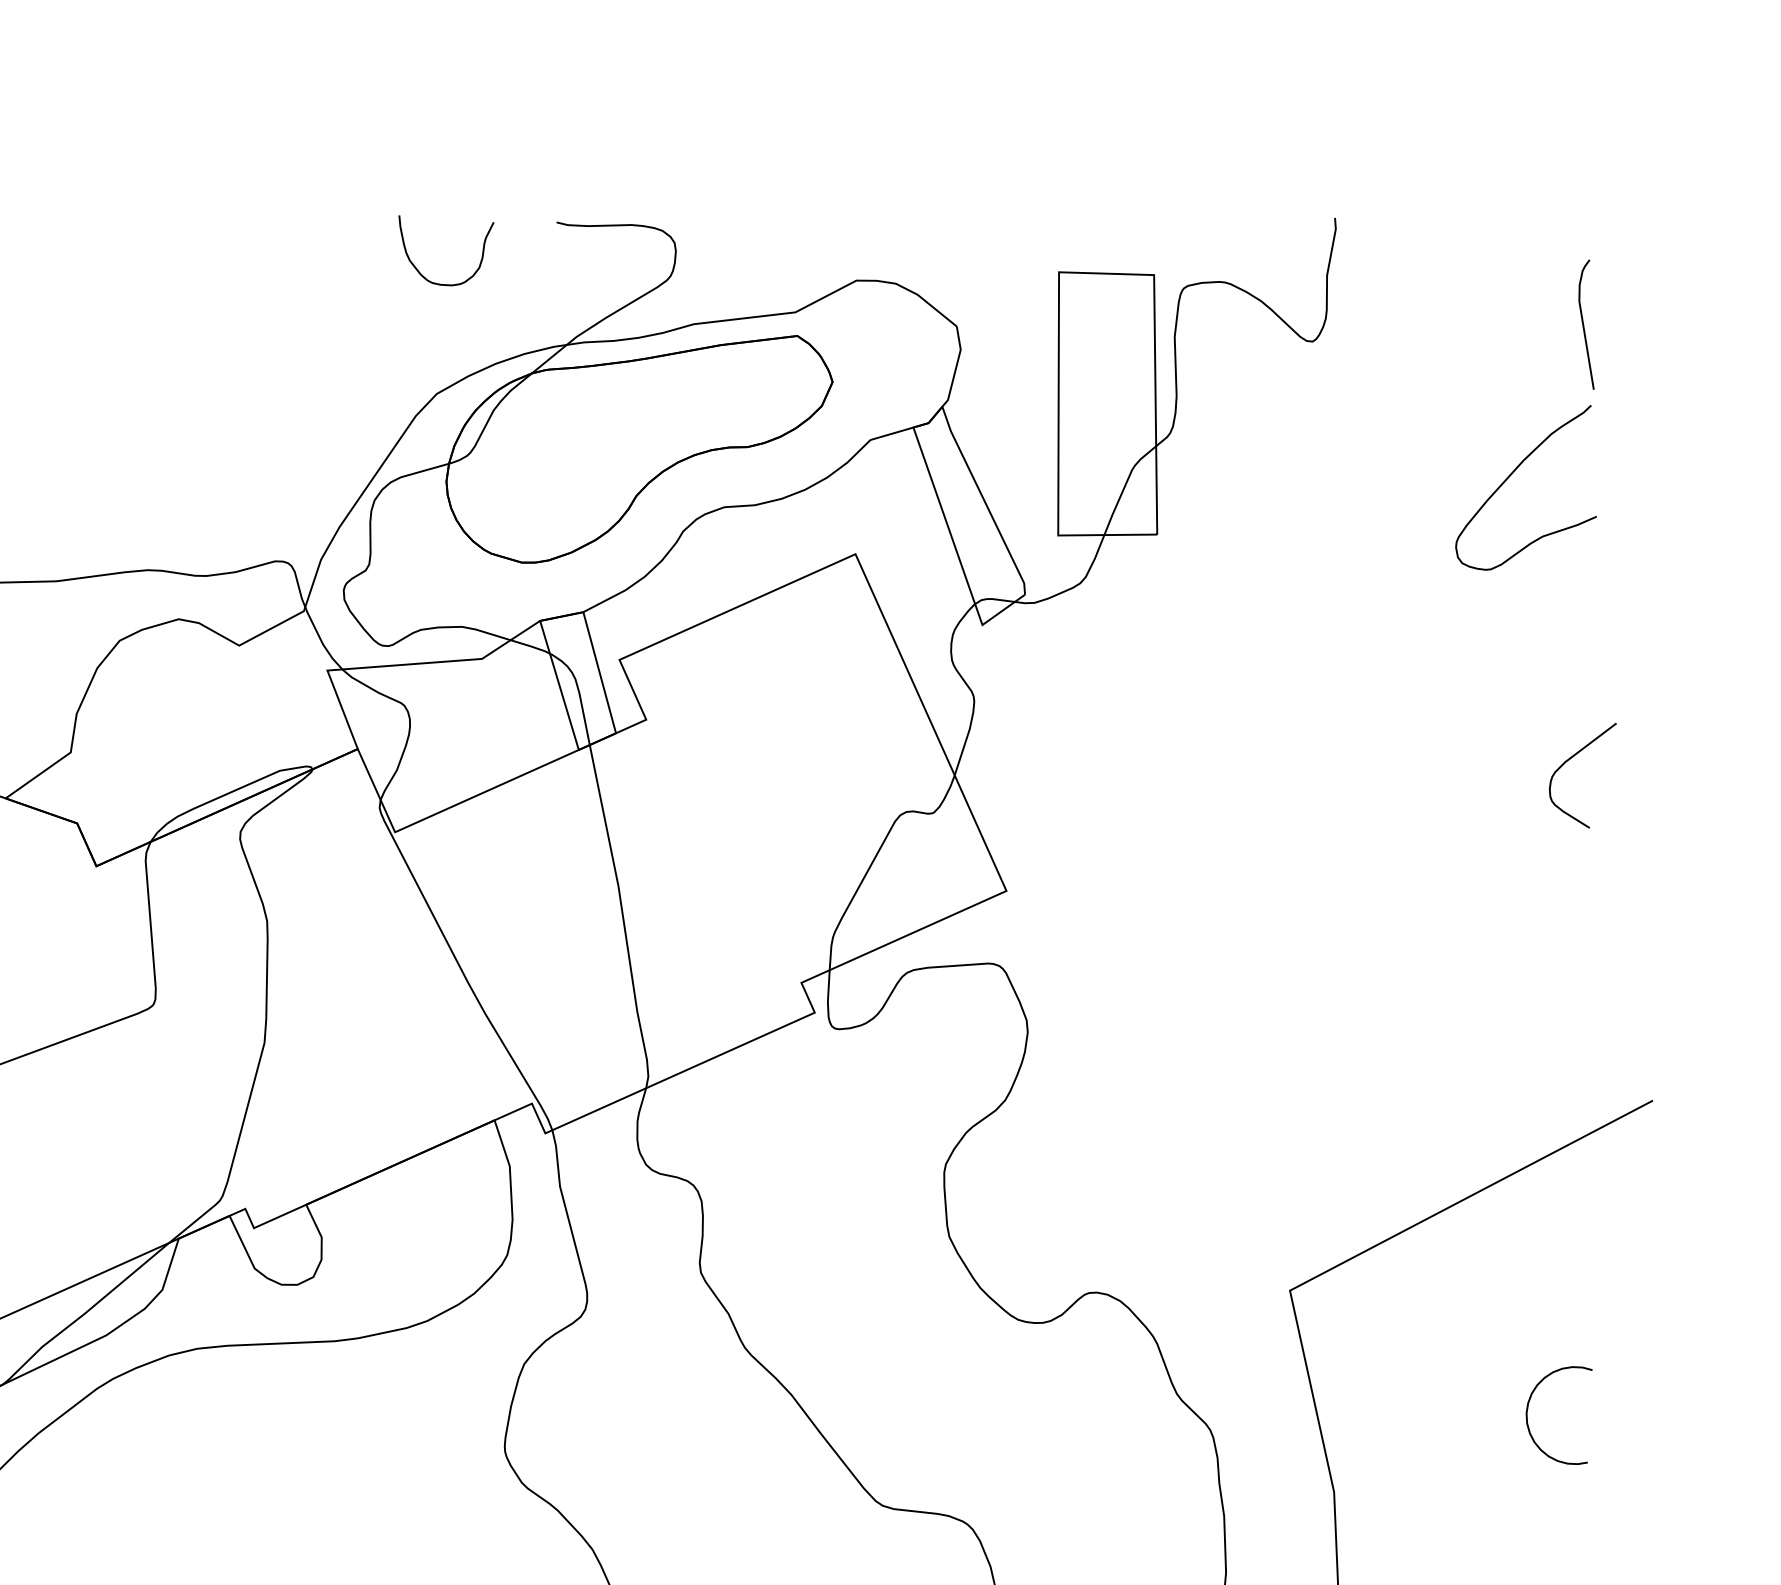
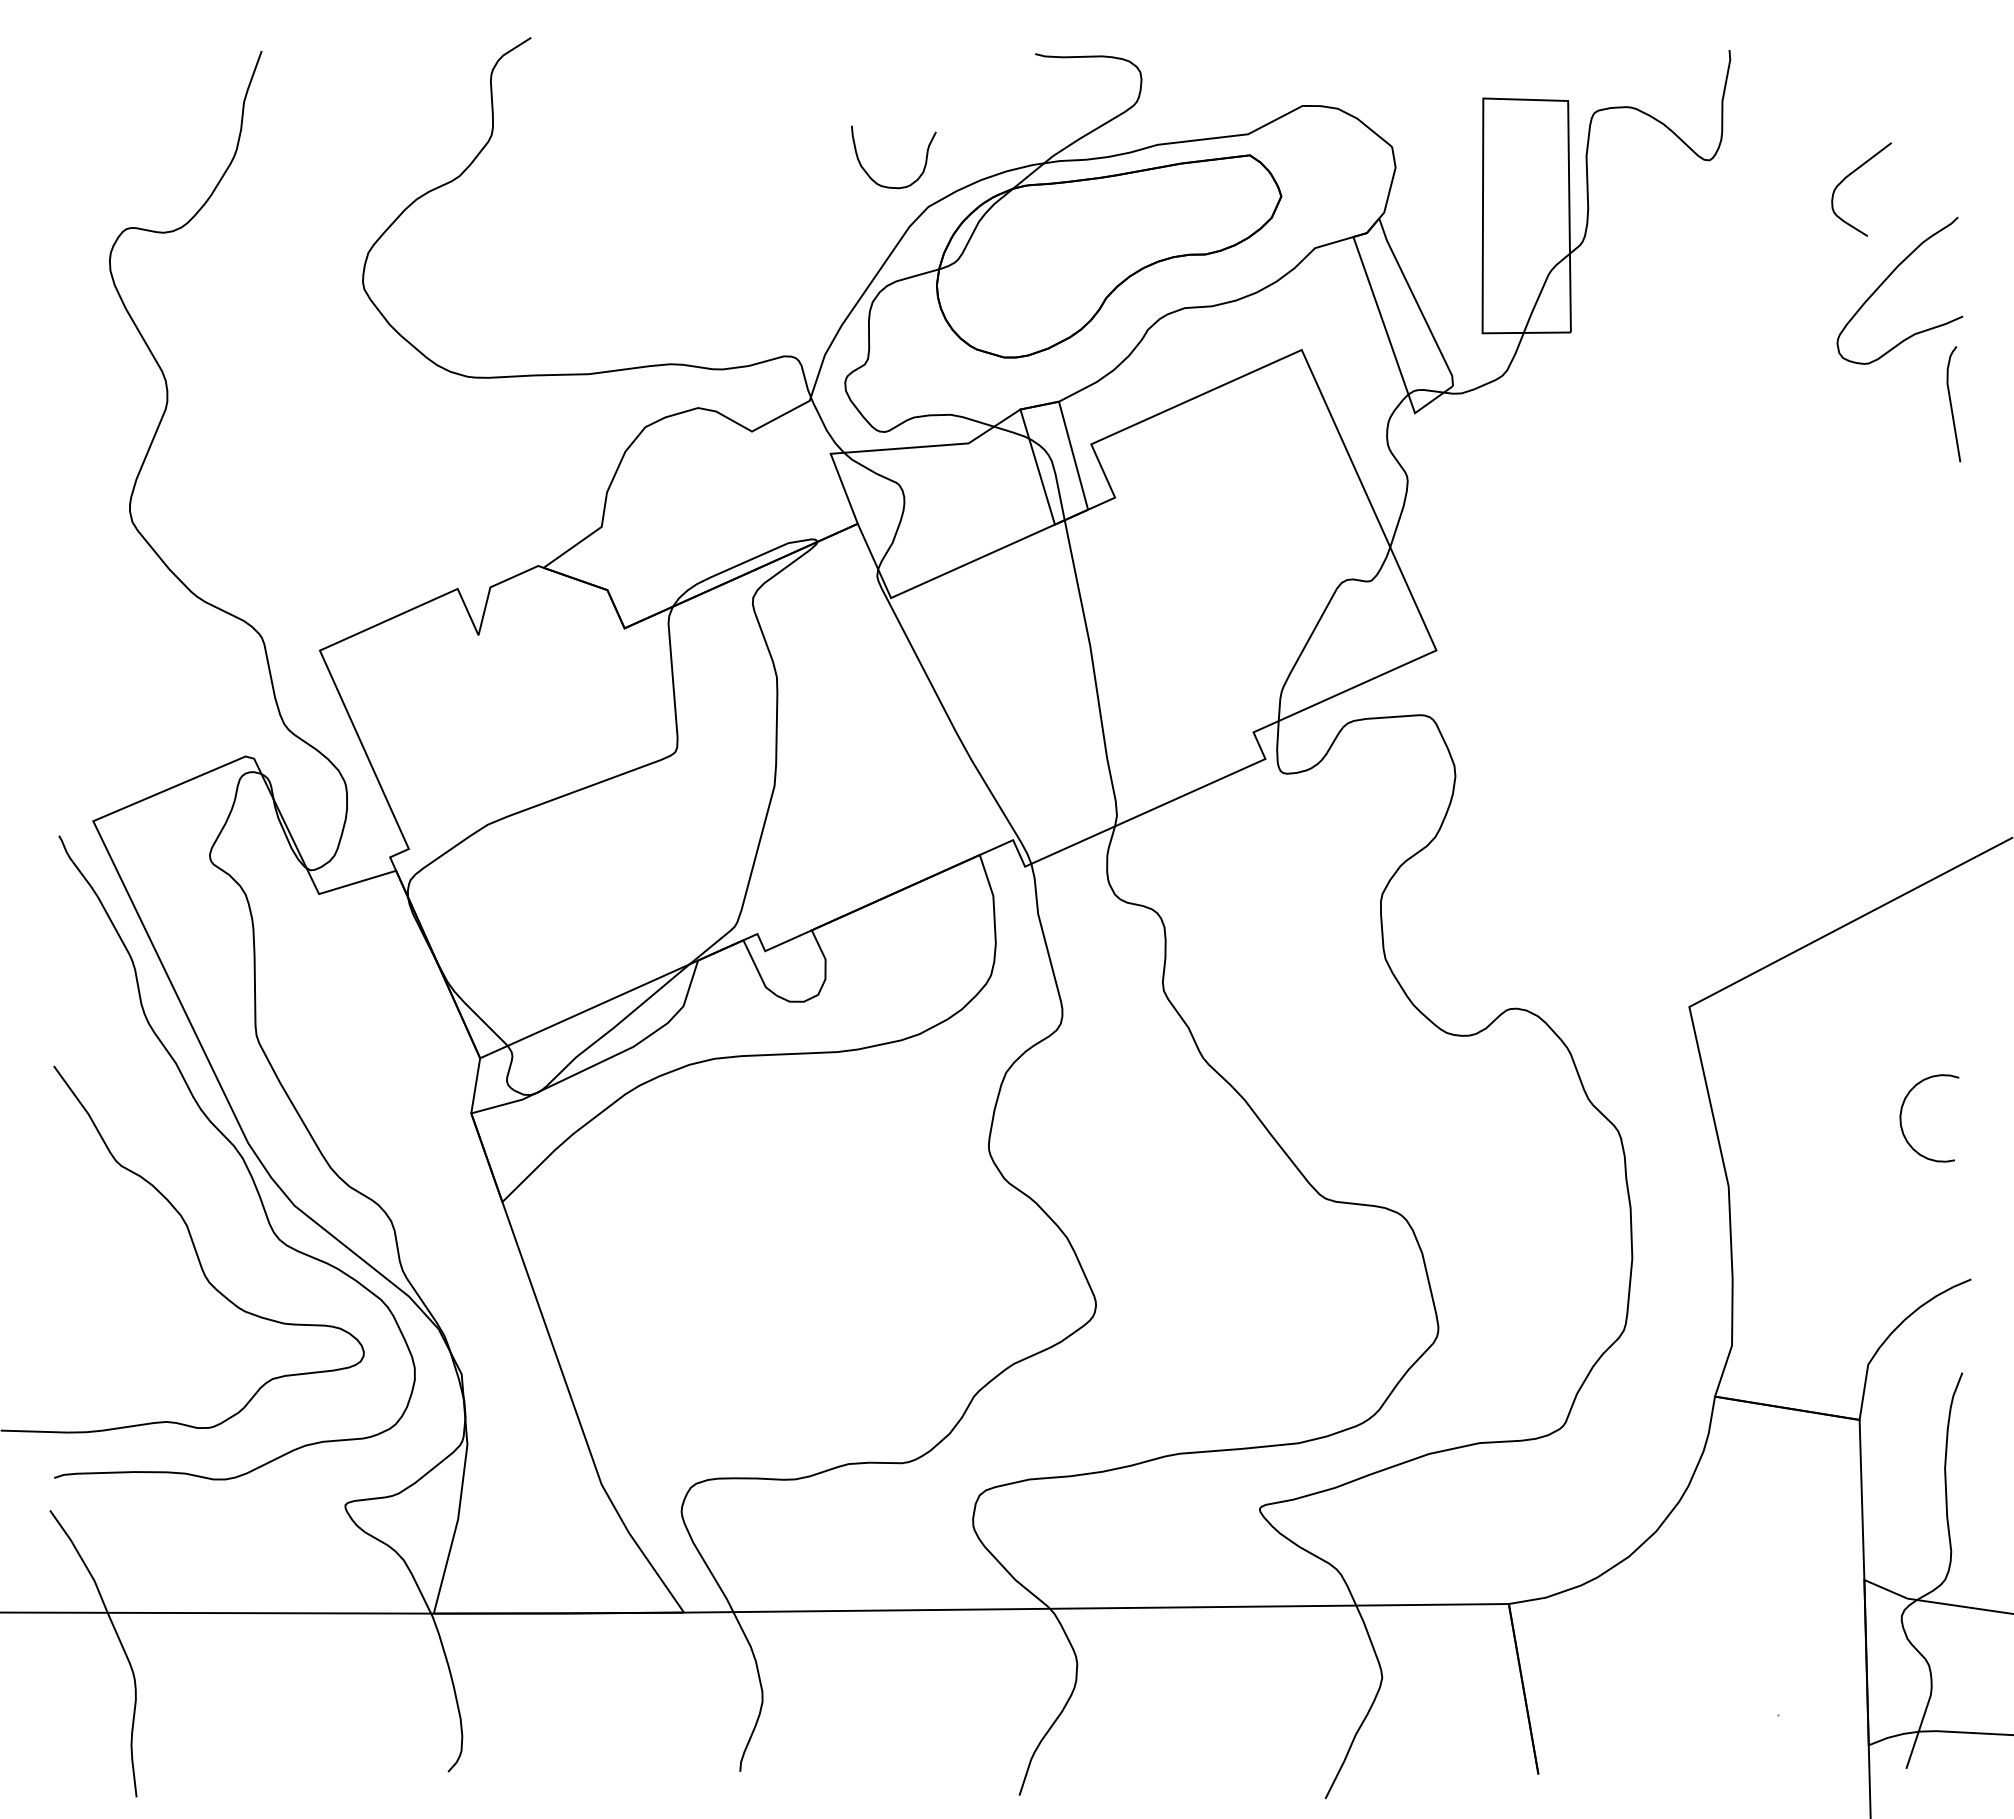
curve: (442, 283) -> (890, 186), moved
curve: (1583, 324) -> (1951, 404), moved
curve: (1570, 759) -> (1850, 175), moved

